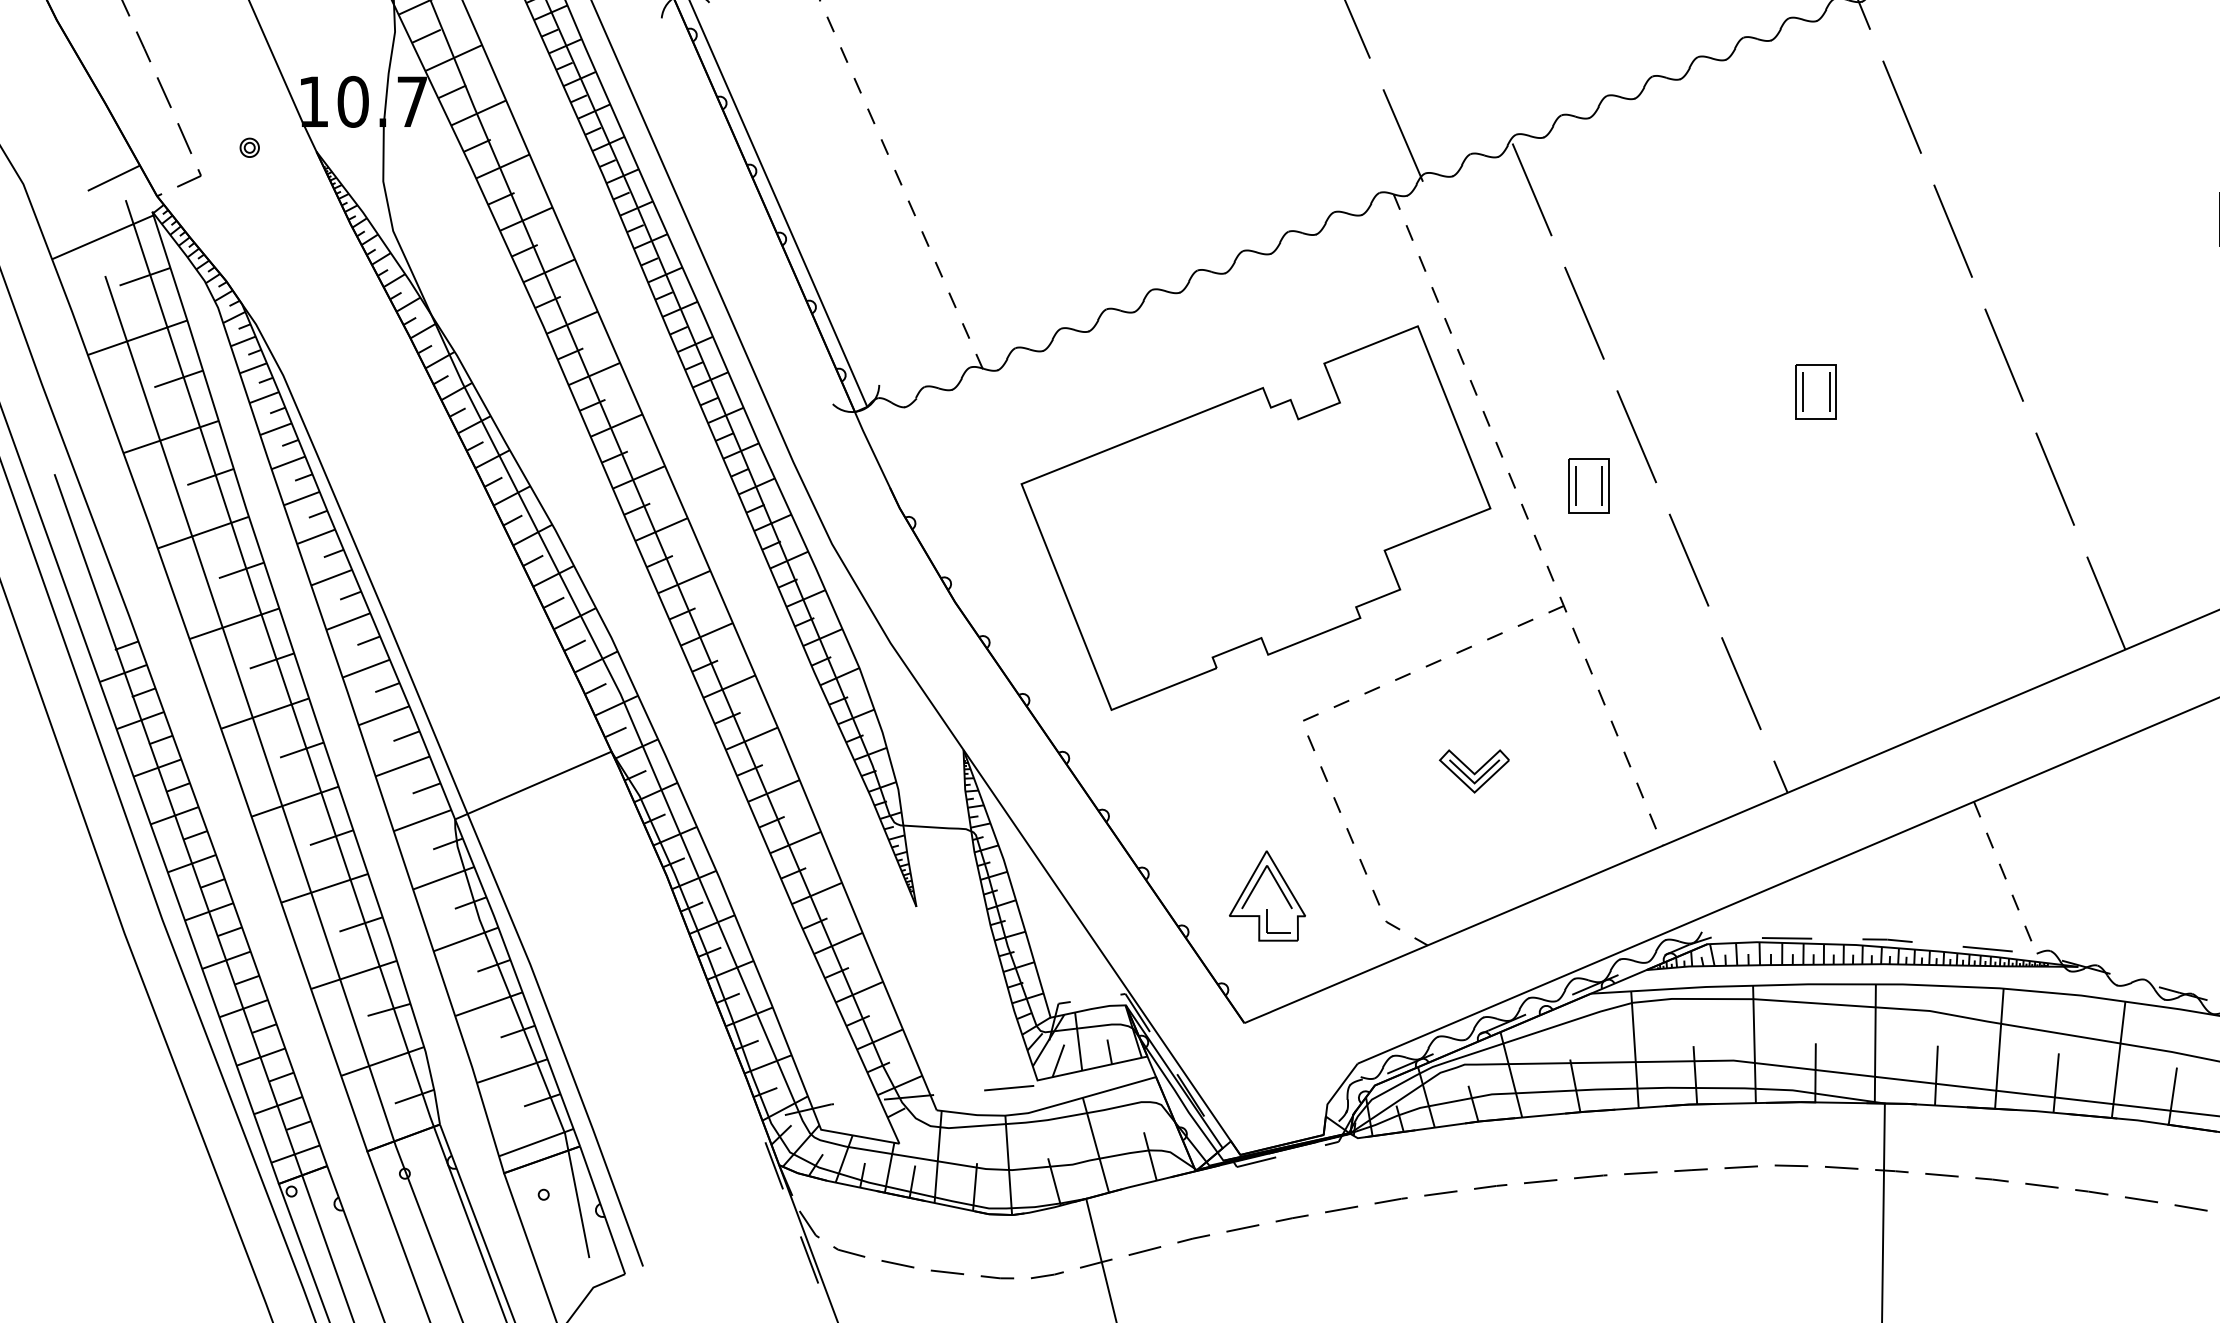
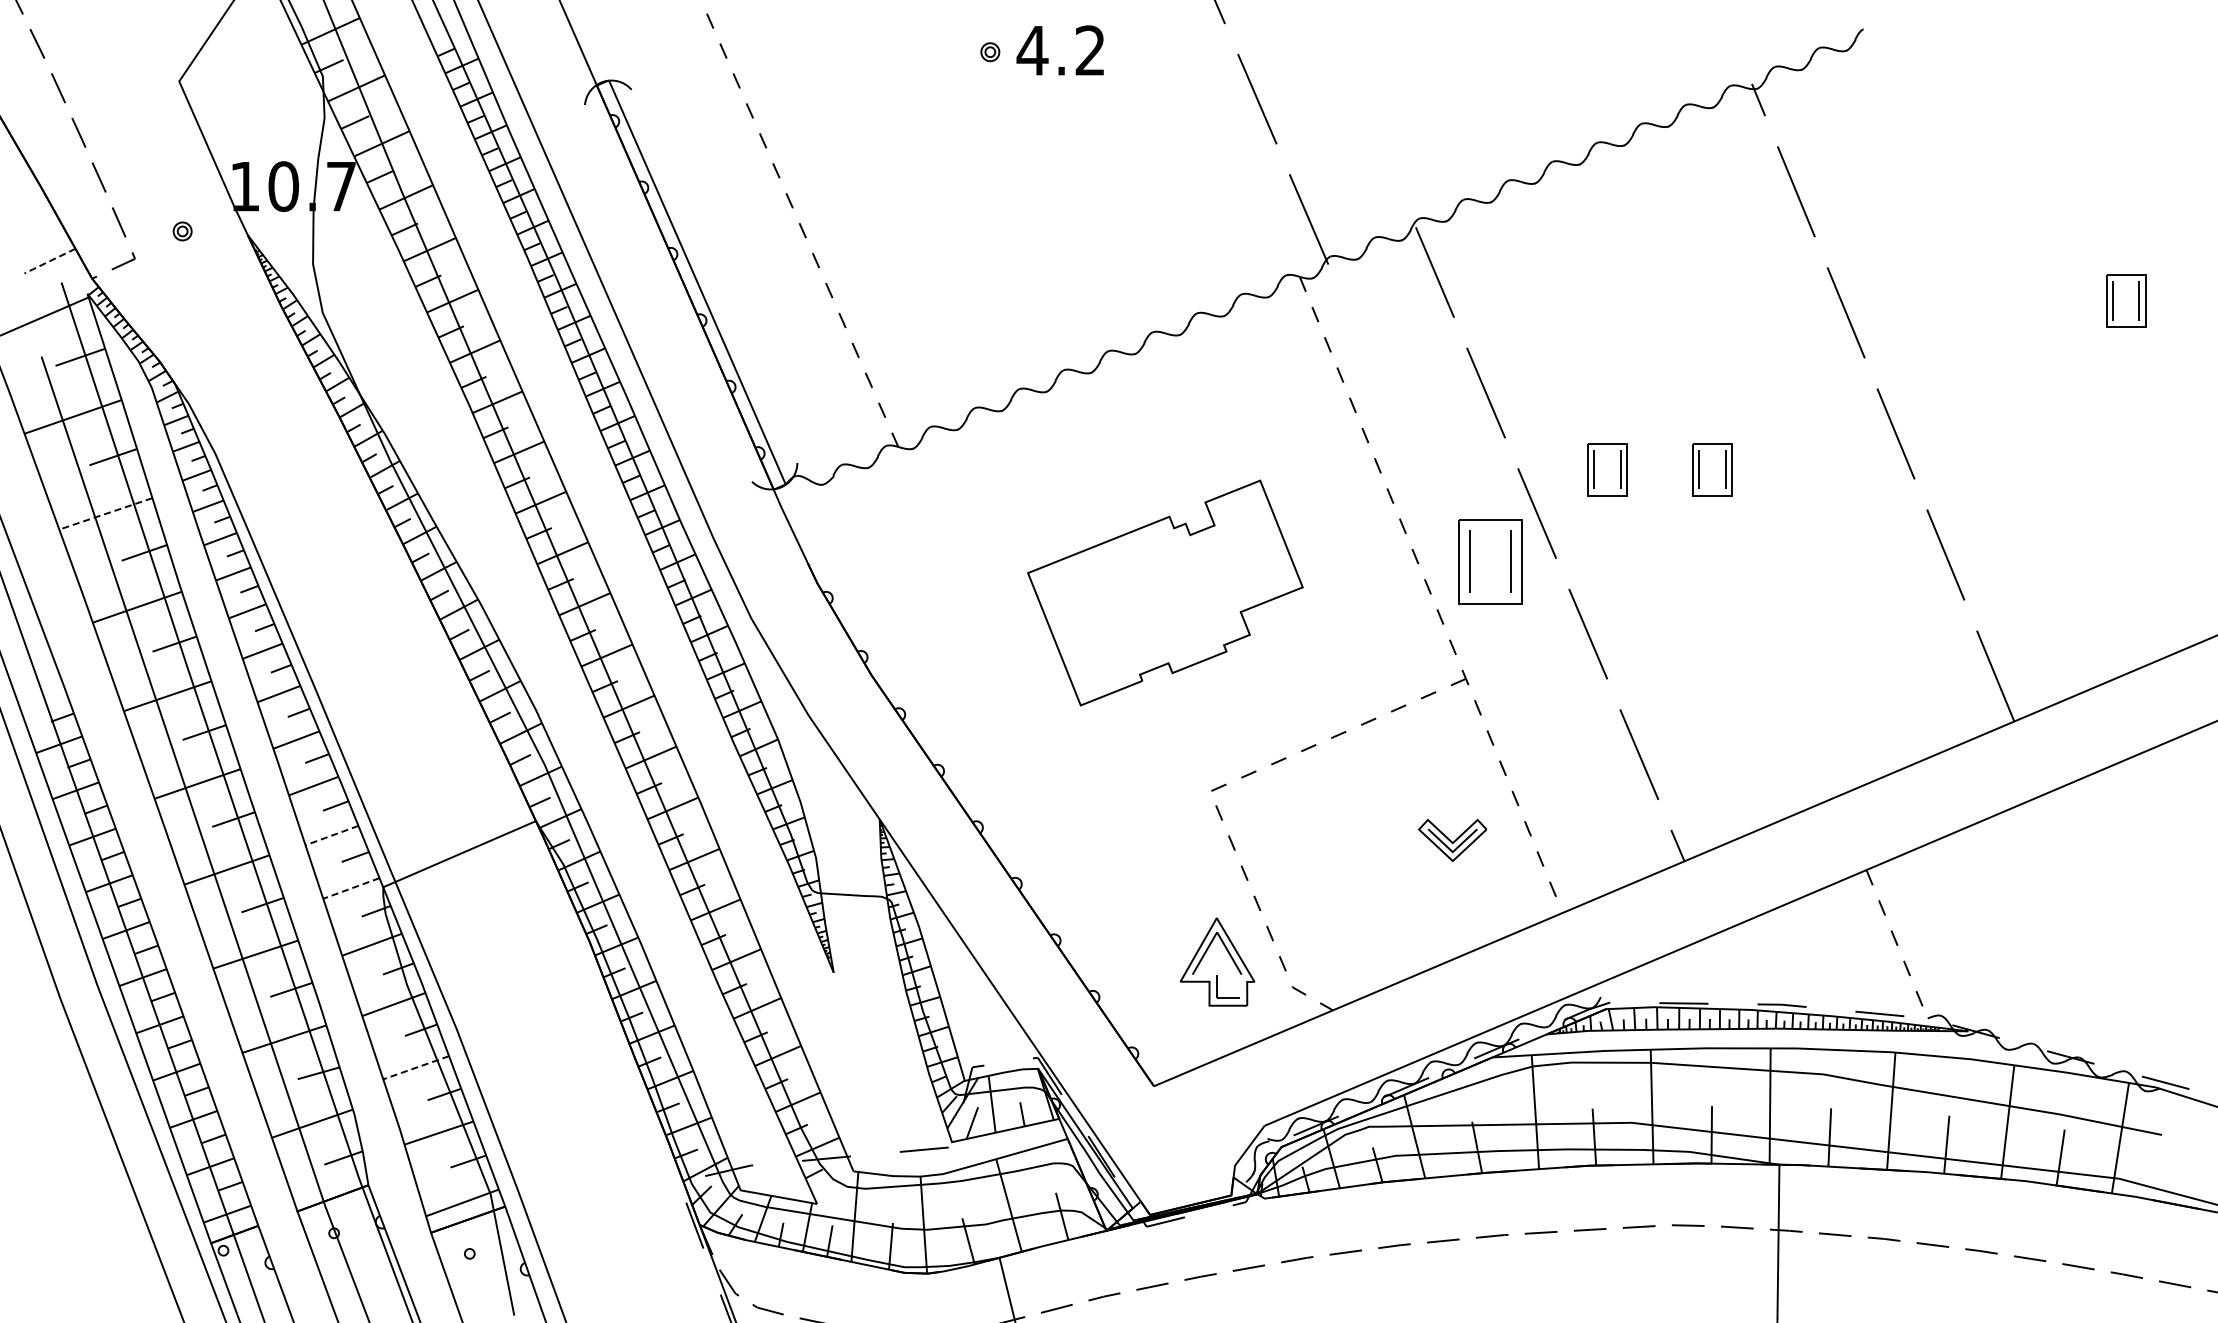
line: (113, 178) -> (49, 261), solid -> dashed
part: (1708, 391) -> (1607, 469), added
line: (170, 437) -> (105, 514), solid -> dashed
part: (1588, 485) -> (1490, 561), size x1.6
part: (1256, 517) -> (1165, 592), size x0.6
line: (402, 766) -> (331, 835), solid -> dashed
part: (1474, 771) -> (1452, 840), moved
line: (422, 820) -> (351, 888), solid -> dashed
part: (1267, 895) -> (1217, 961), moved
line: (489, 1003) -> (416, 1067), solid -> dashed

